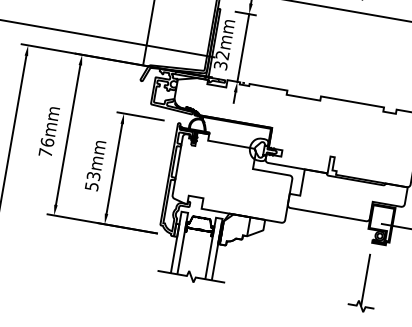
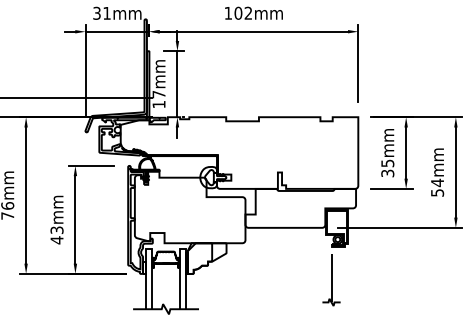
text: (221, 60) -> (158, 99), 32mm -> 17mm
text: (91, 186) -> (56, 240), 53mm -> 43mm
part: (365, 283) -> (331, 286), size x0.7

